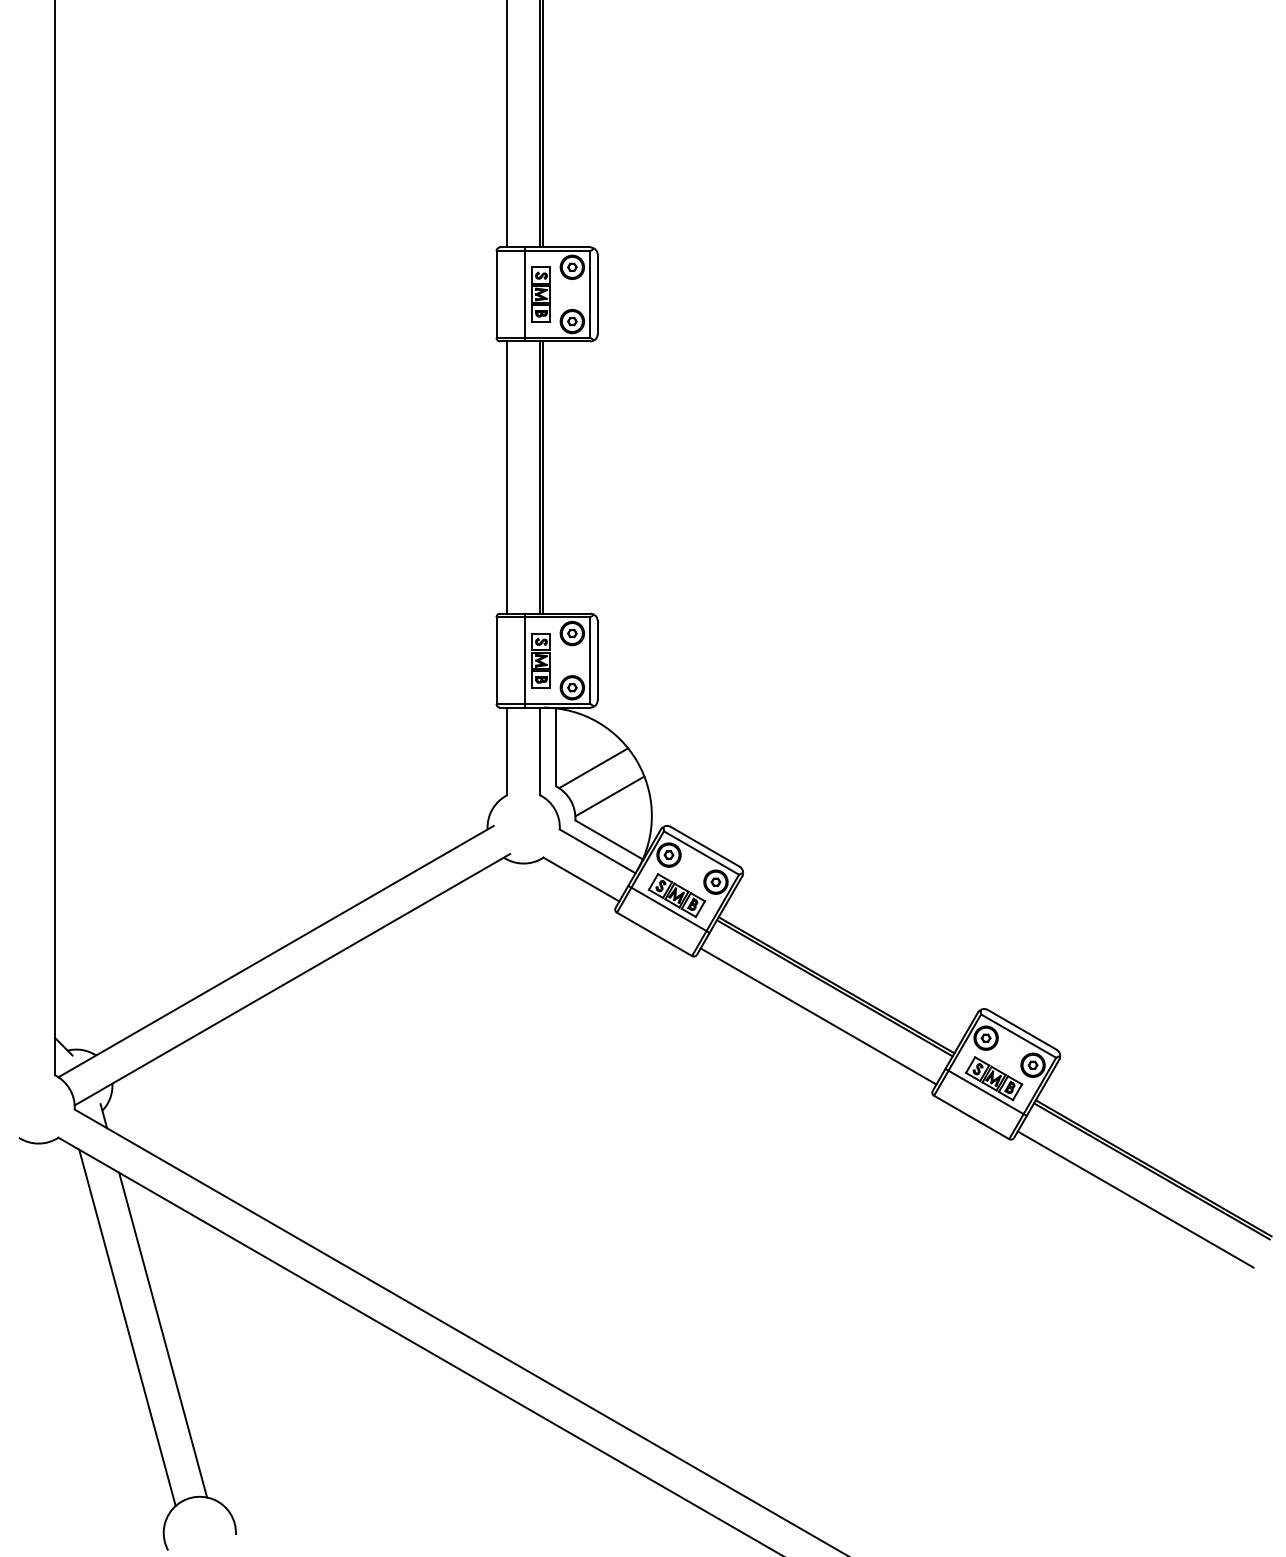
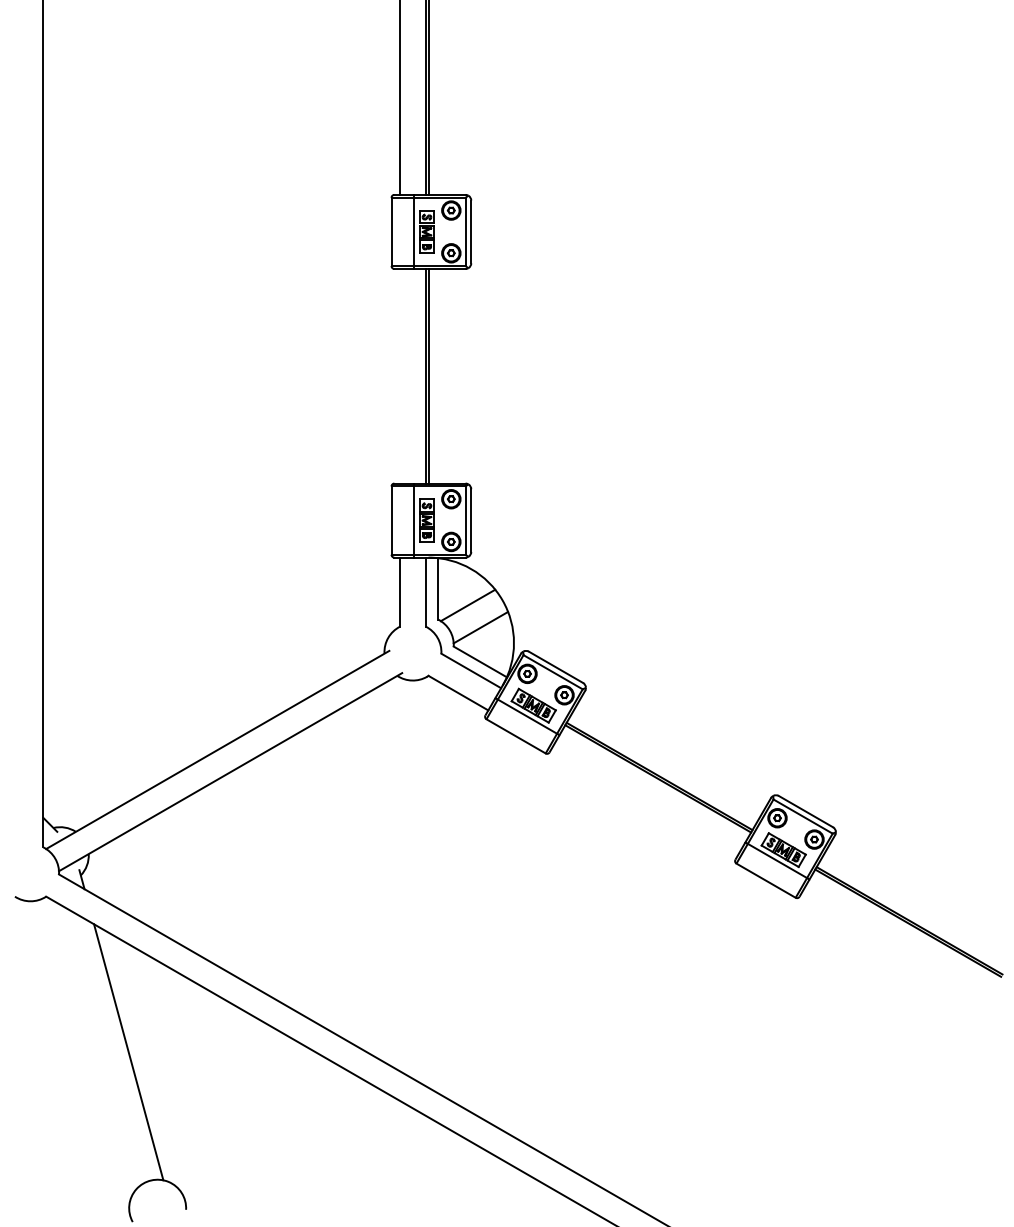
line: (507, 477) -> (400, 376), removed
line: (818, 1016) -> (645, 801), removed
line: (1135, 1199) -> (895, 945), removed
line: (127, 1327) -> (100, 1046), removed

